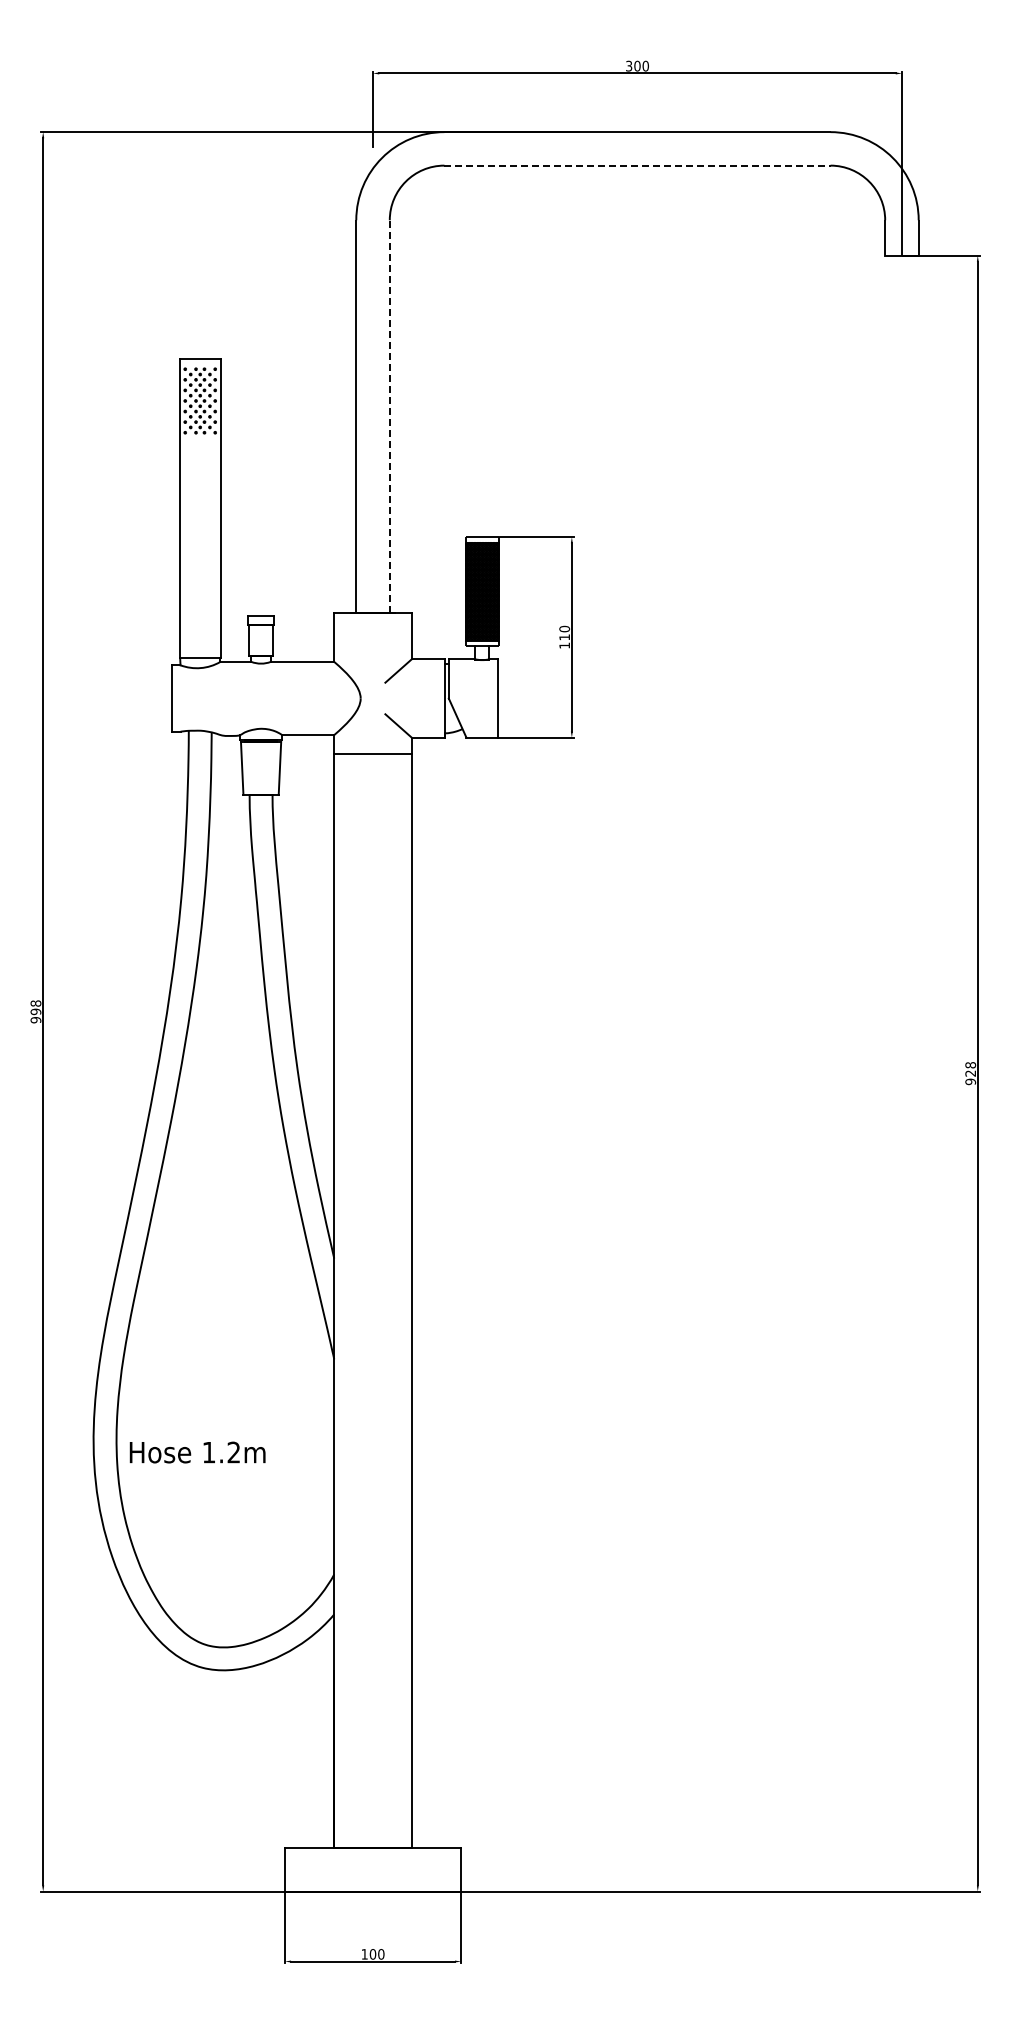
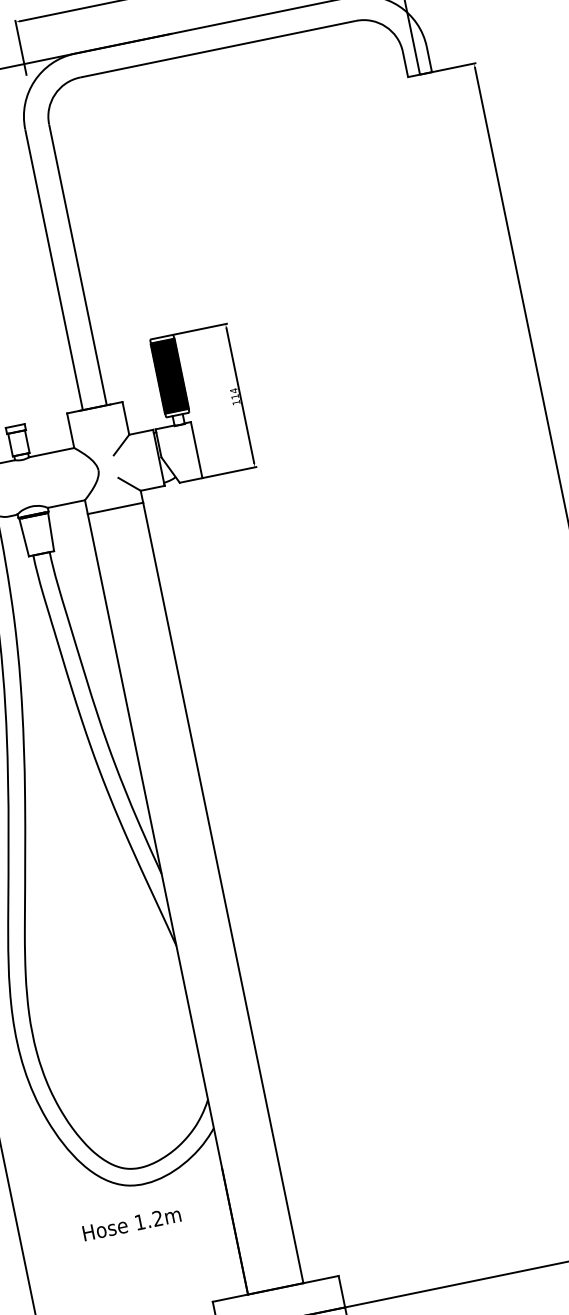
line: (637, 165) -> (218, 49), dashed -> solid
line: (389, 416) -> (77, 264), dashed -> solid
text: (564, 628) -> (233, 390), 110 -> 114
text: (197, 1452) -> (131, 1223), moved

